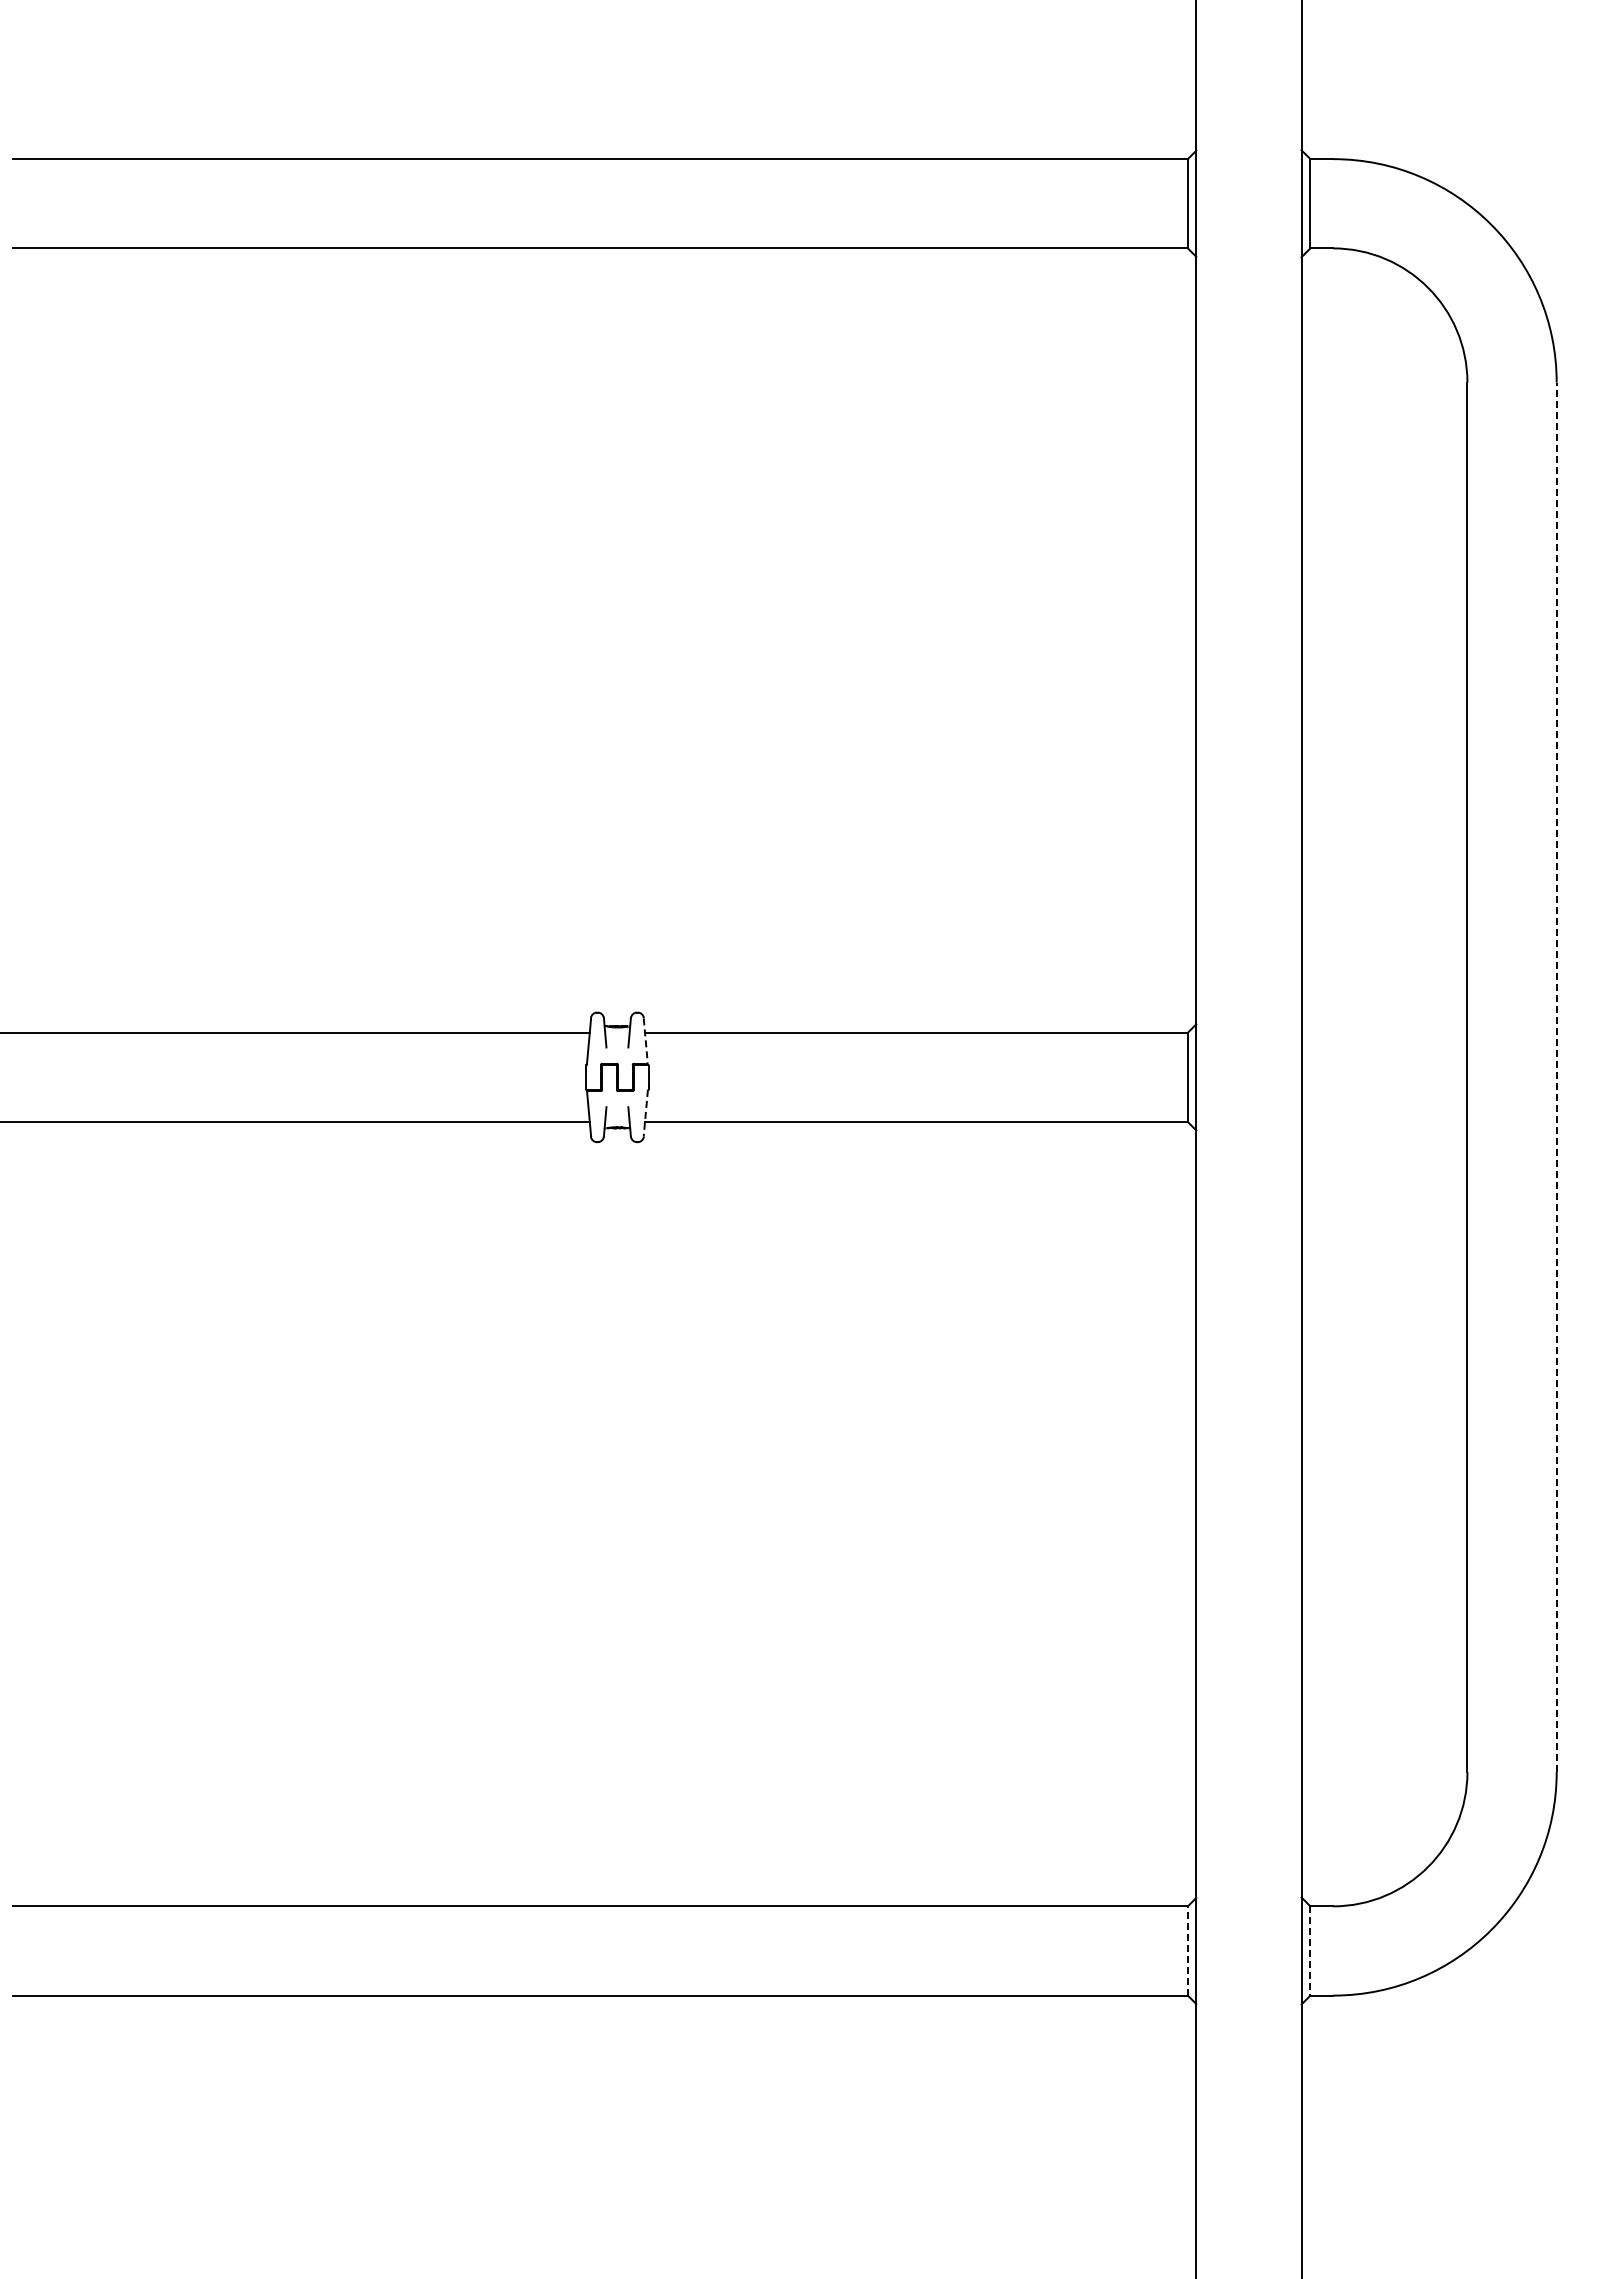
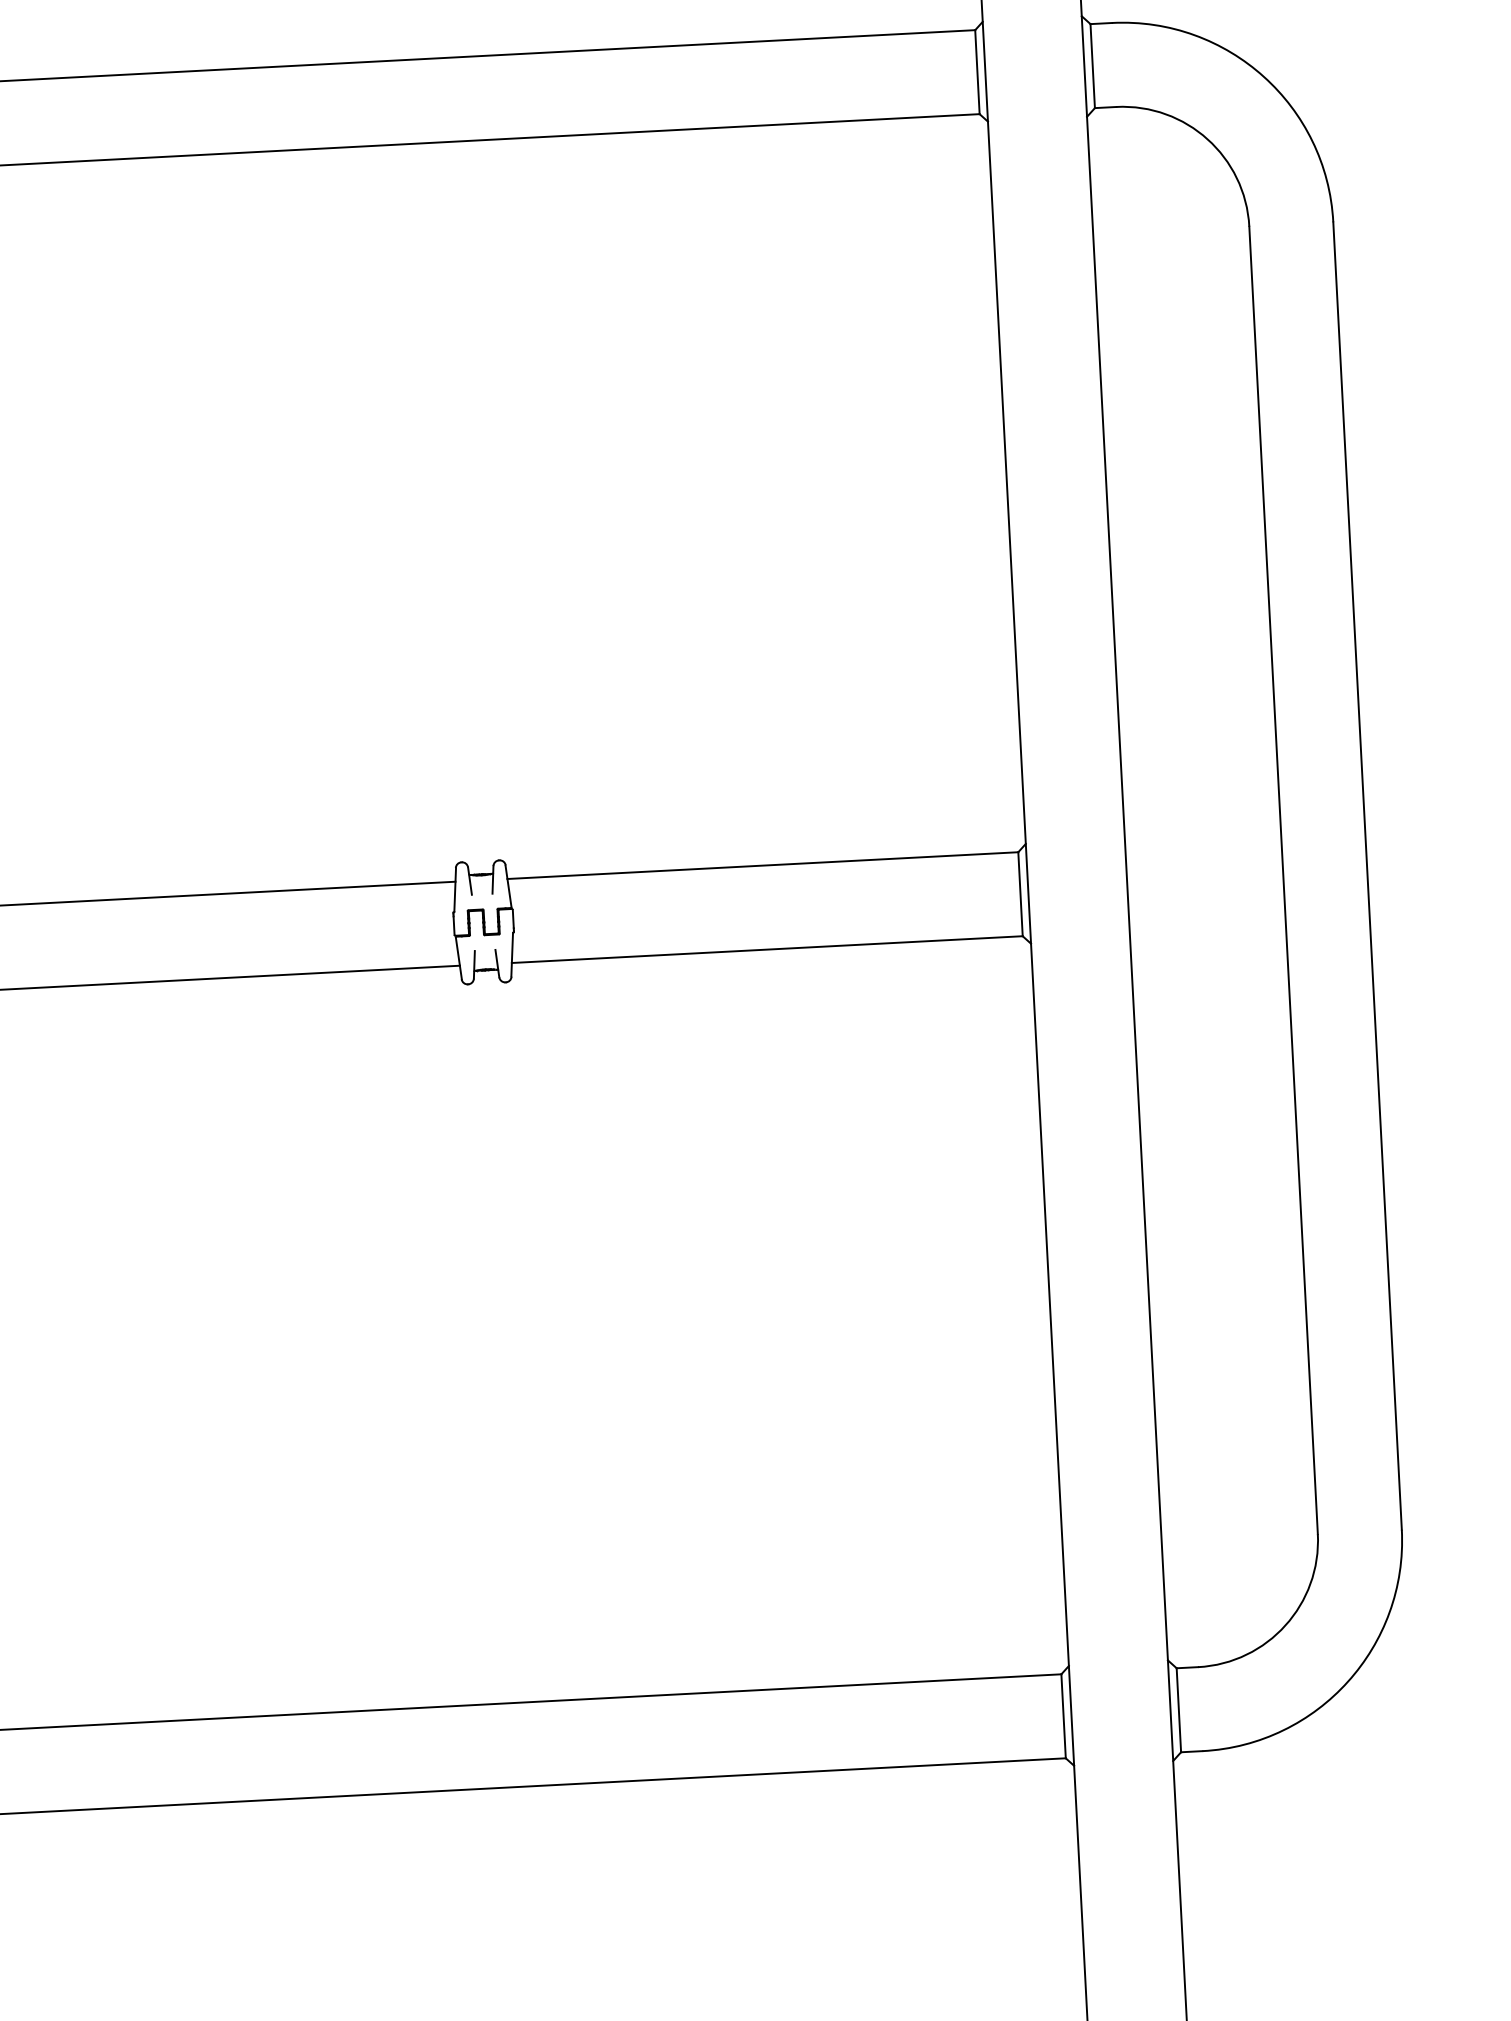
line: (645, 1041) -> (508, 887), dashed -> solid
line: (1556, 1077) -> (1367, 876), dashed -> solid
line: (645, 1113) -> (511, 954), dashed -> solid
line: (1187, 1950) -> (1063, 1715), dashed -> solid
line: (1310, 1950) -> (1178, 1709), dashed -> solid

